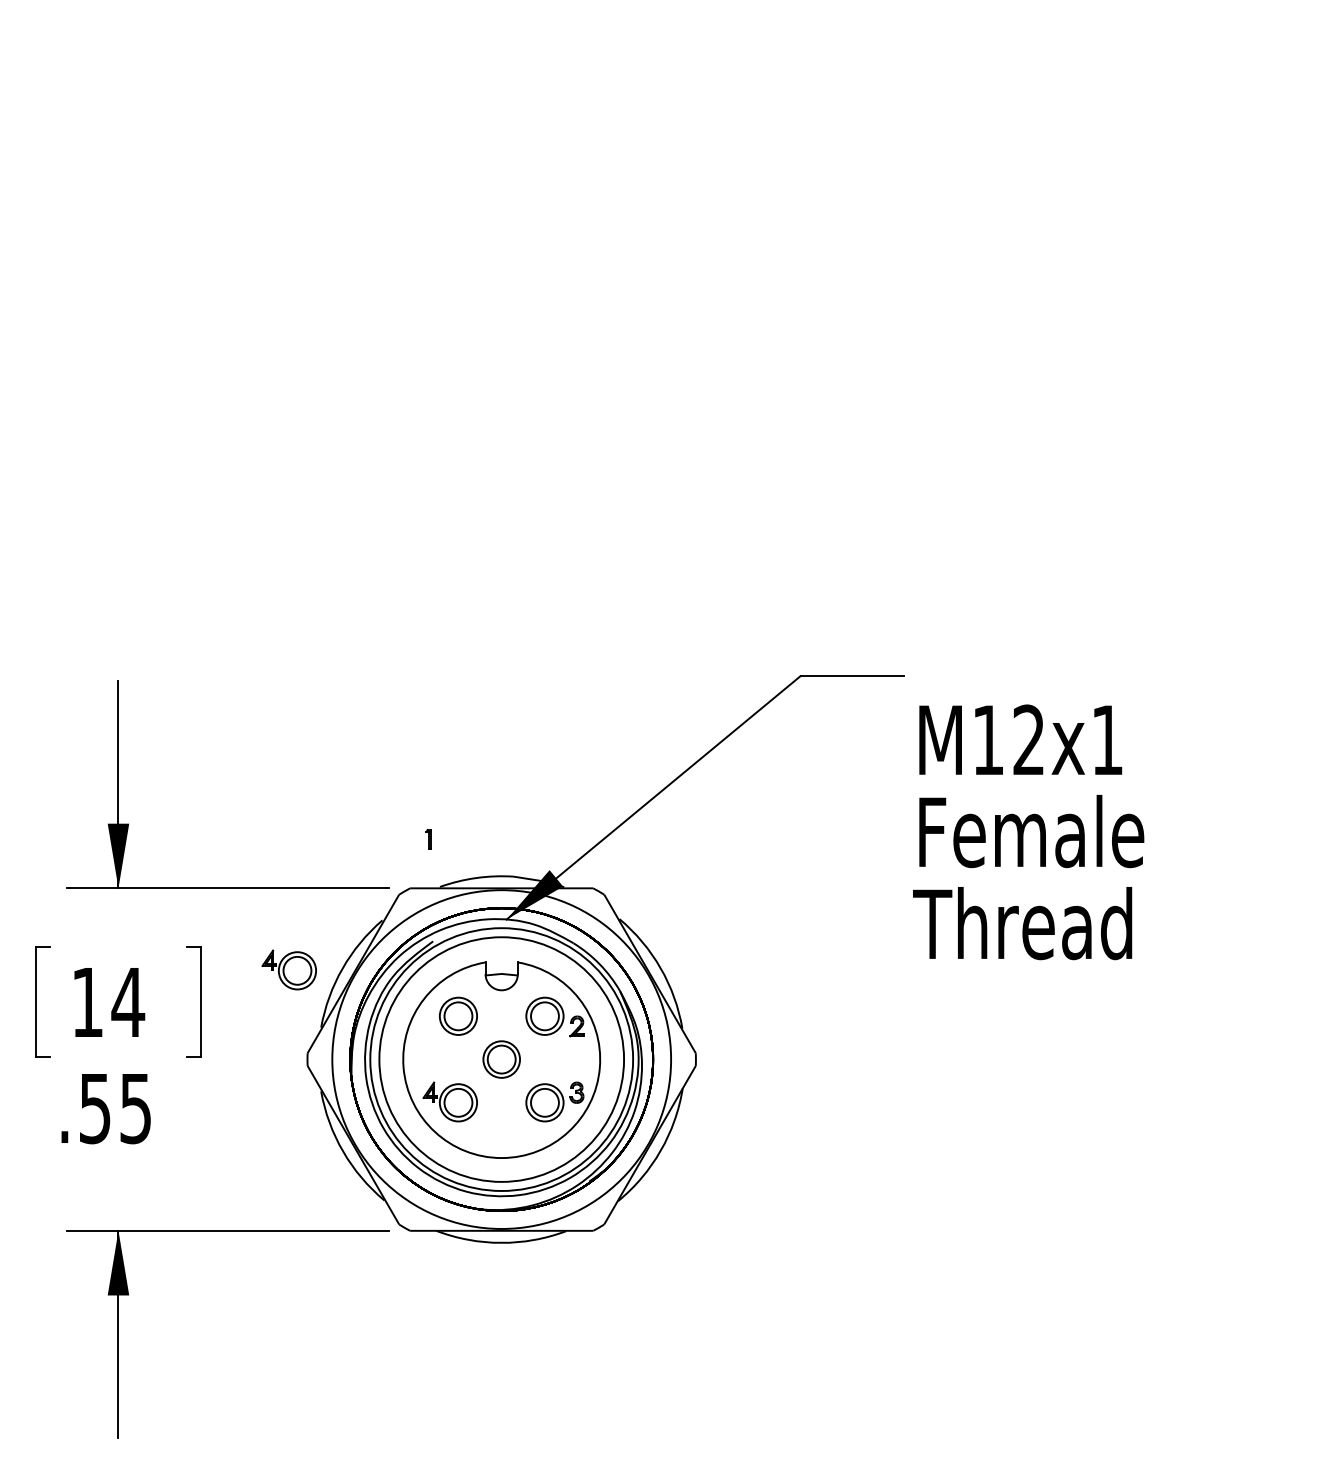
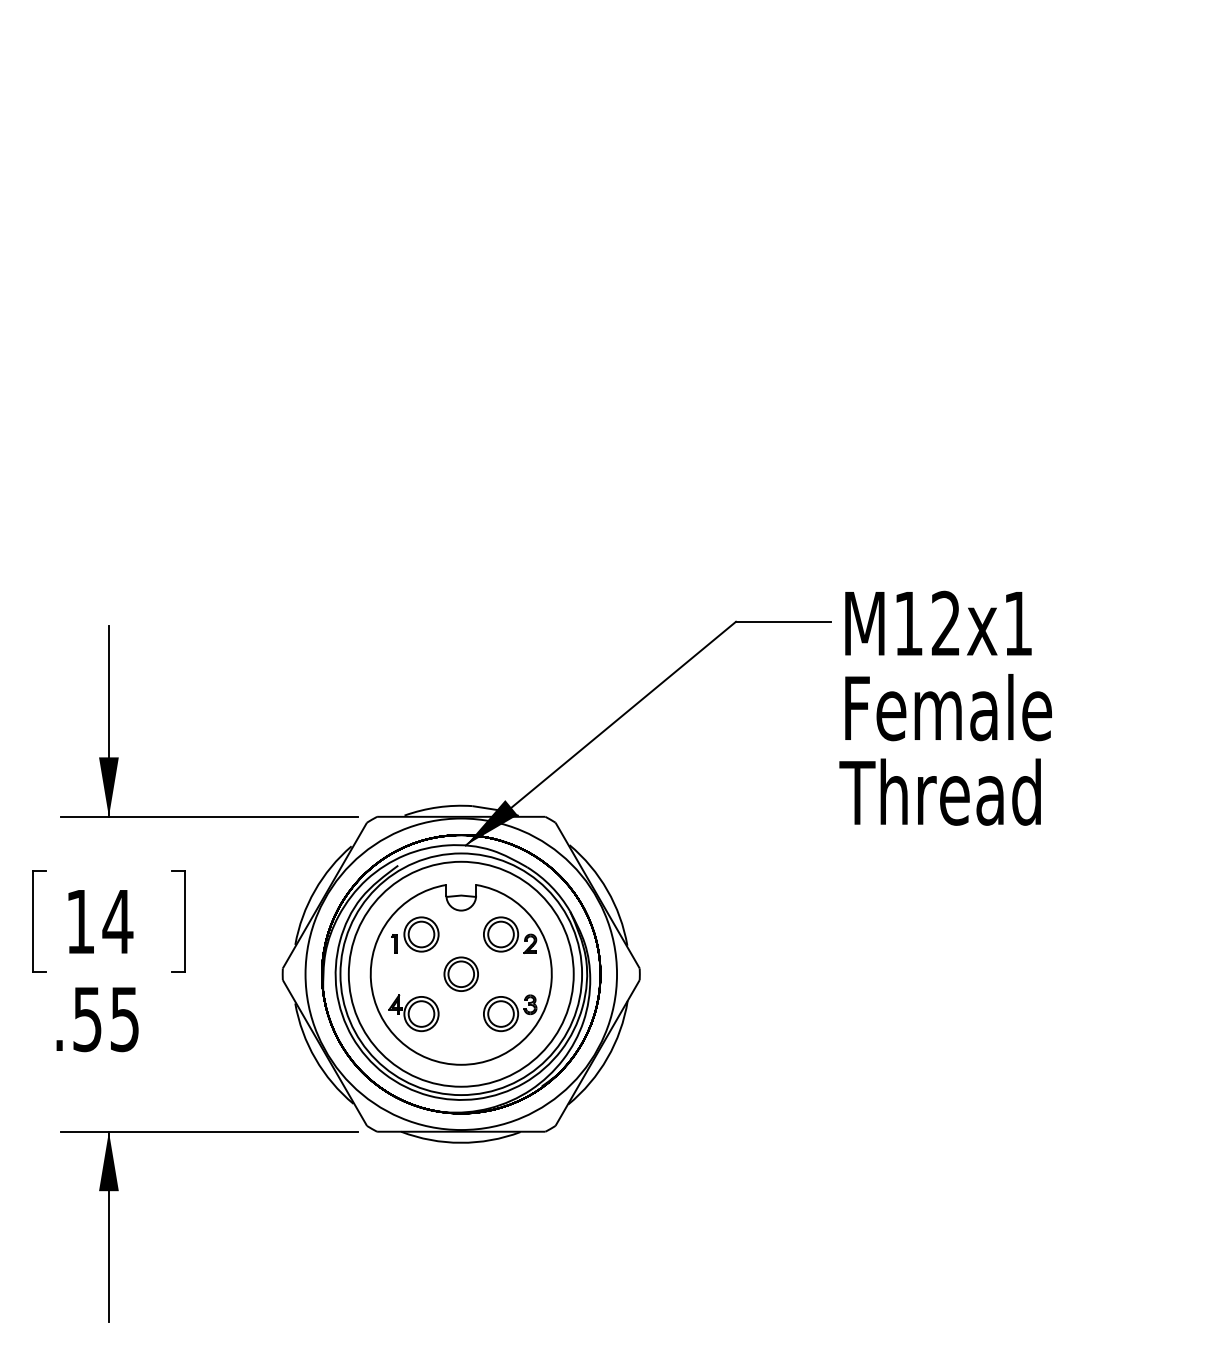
text: (1028, 832) -> (945, 708), moved
part: (428, 838) -> (393, 942), moved
part: (288, 969) -> (265, 891), removed

